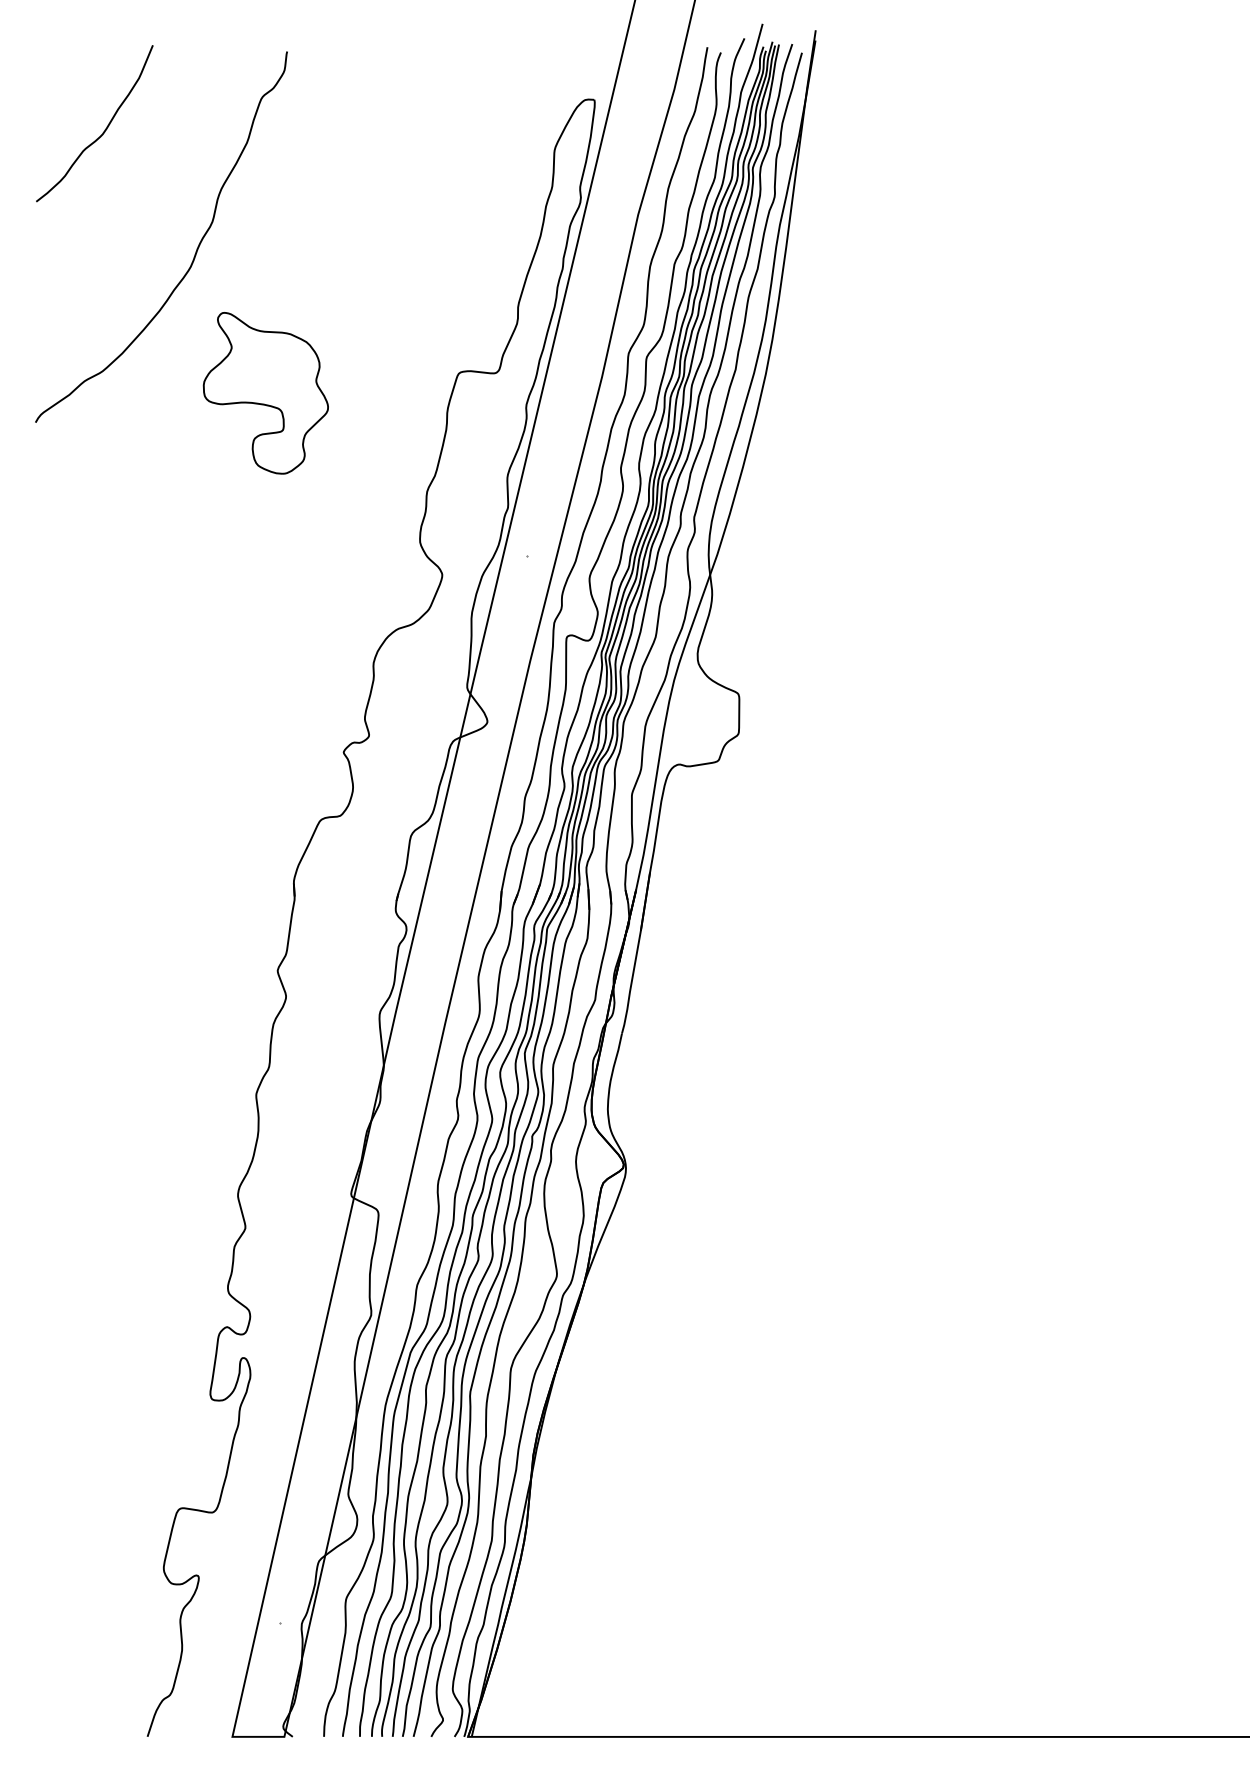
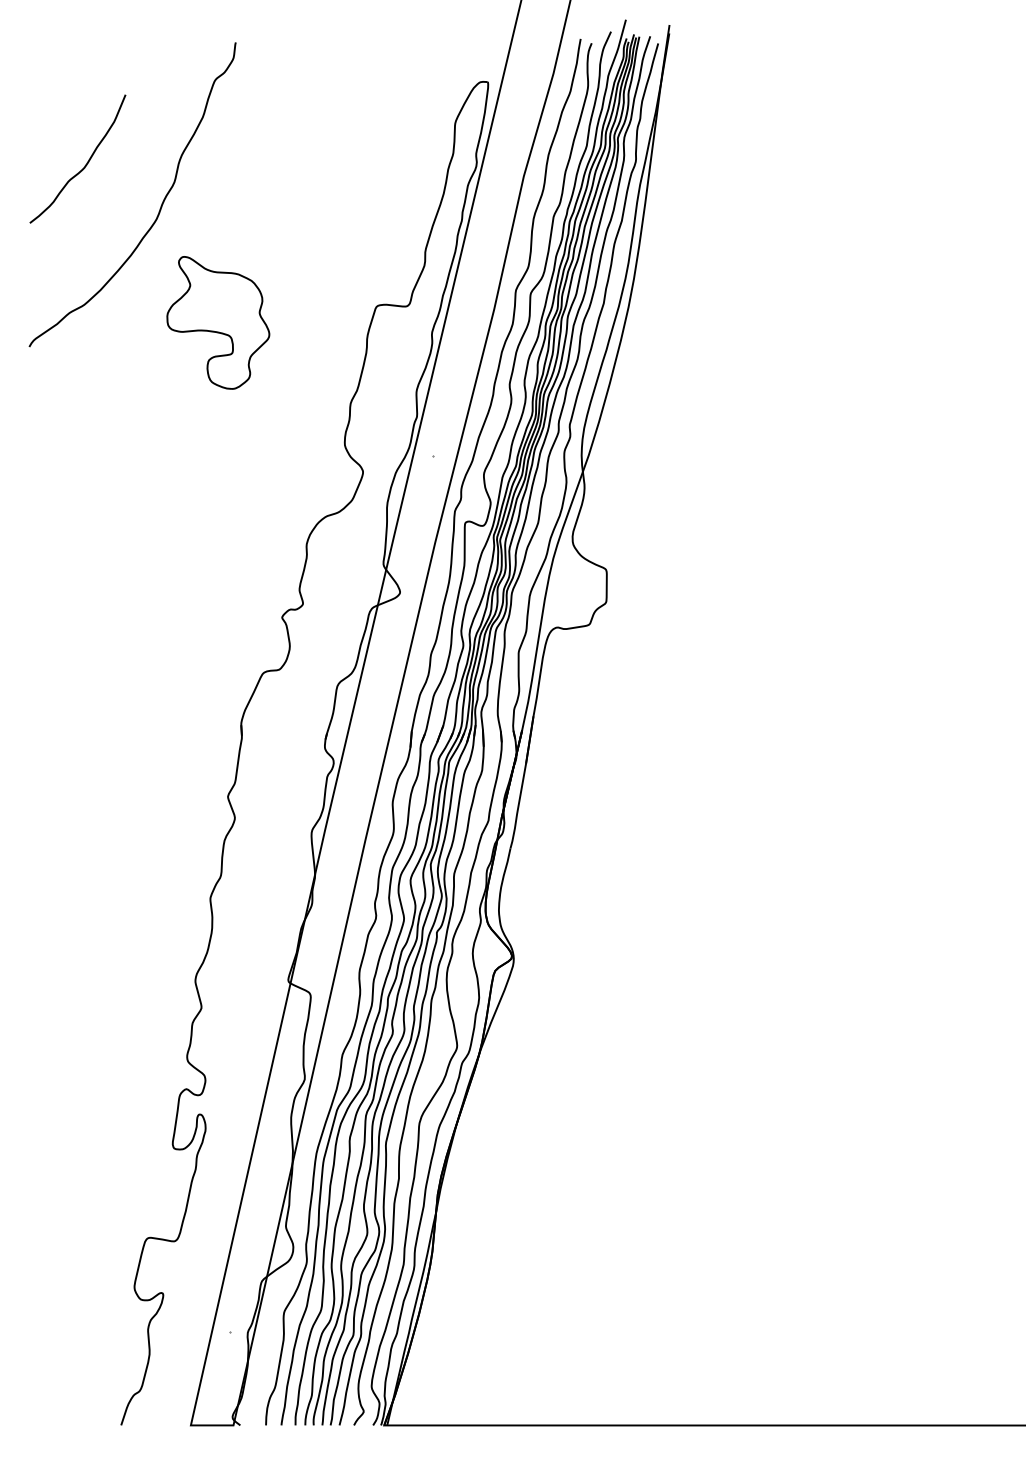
curve: (104, 129) -> (85, 163), moved

